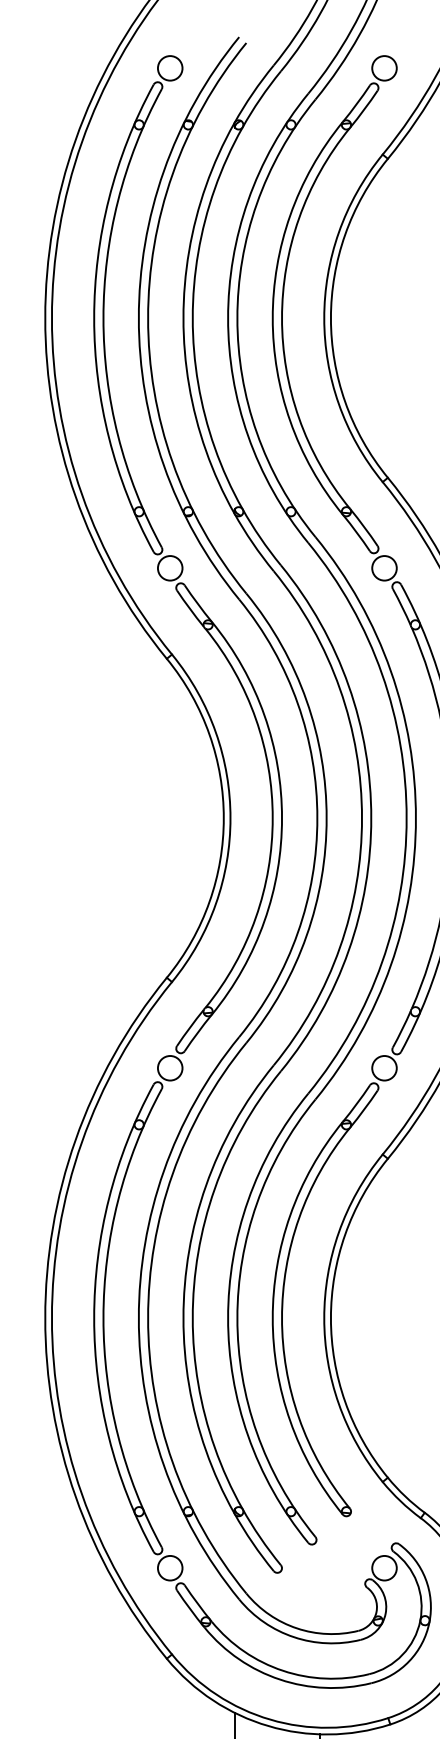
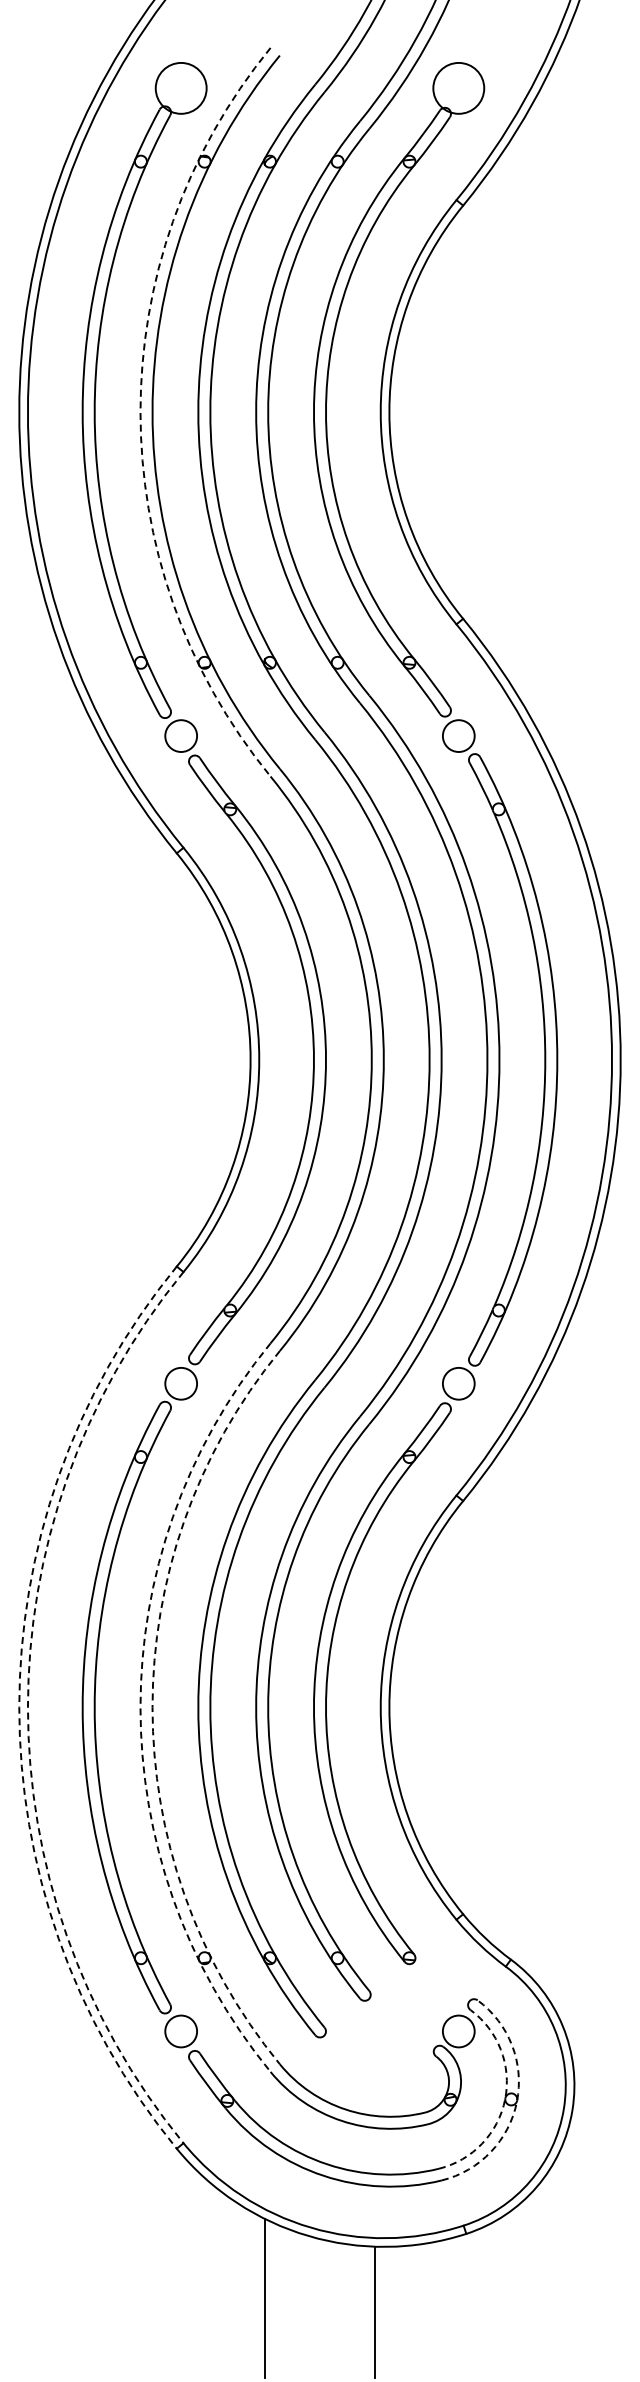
circle: (170, 68) -> (181, 88), size x1.6
circle: (384, 68) -> (458, 88), size x1.6
arc: (138, 318) -> (140, 412), solid -> dashed
arc: (45, 1318) -> (19, 1707), solid -> dashed
arc: (51, 1318) -> (27, 1707), solid -> dashed
arc: (138, 1318) -> (140, 1707), solid -> dashed
arc: (148, 1318) -> (152, 1707), solid -> dashed
arc: (420, 1620) -> (505, 2099), solid -> dashed
arc: (429, 1622) -> (516, 2101), solid -> dashed

